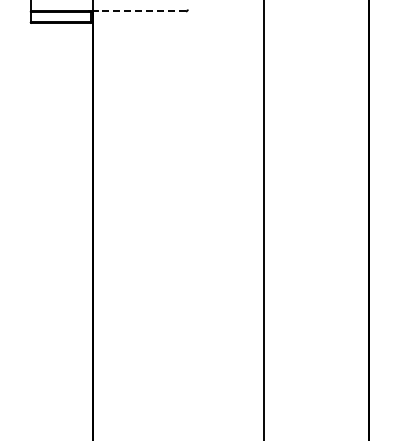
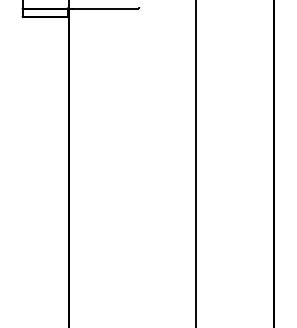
line: (142, 11) -> (105, 8), dashed -> solid

